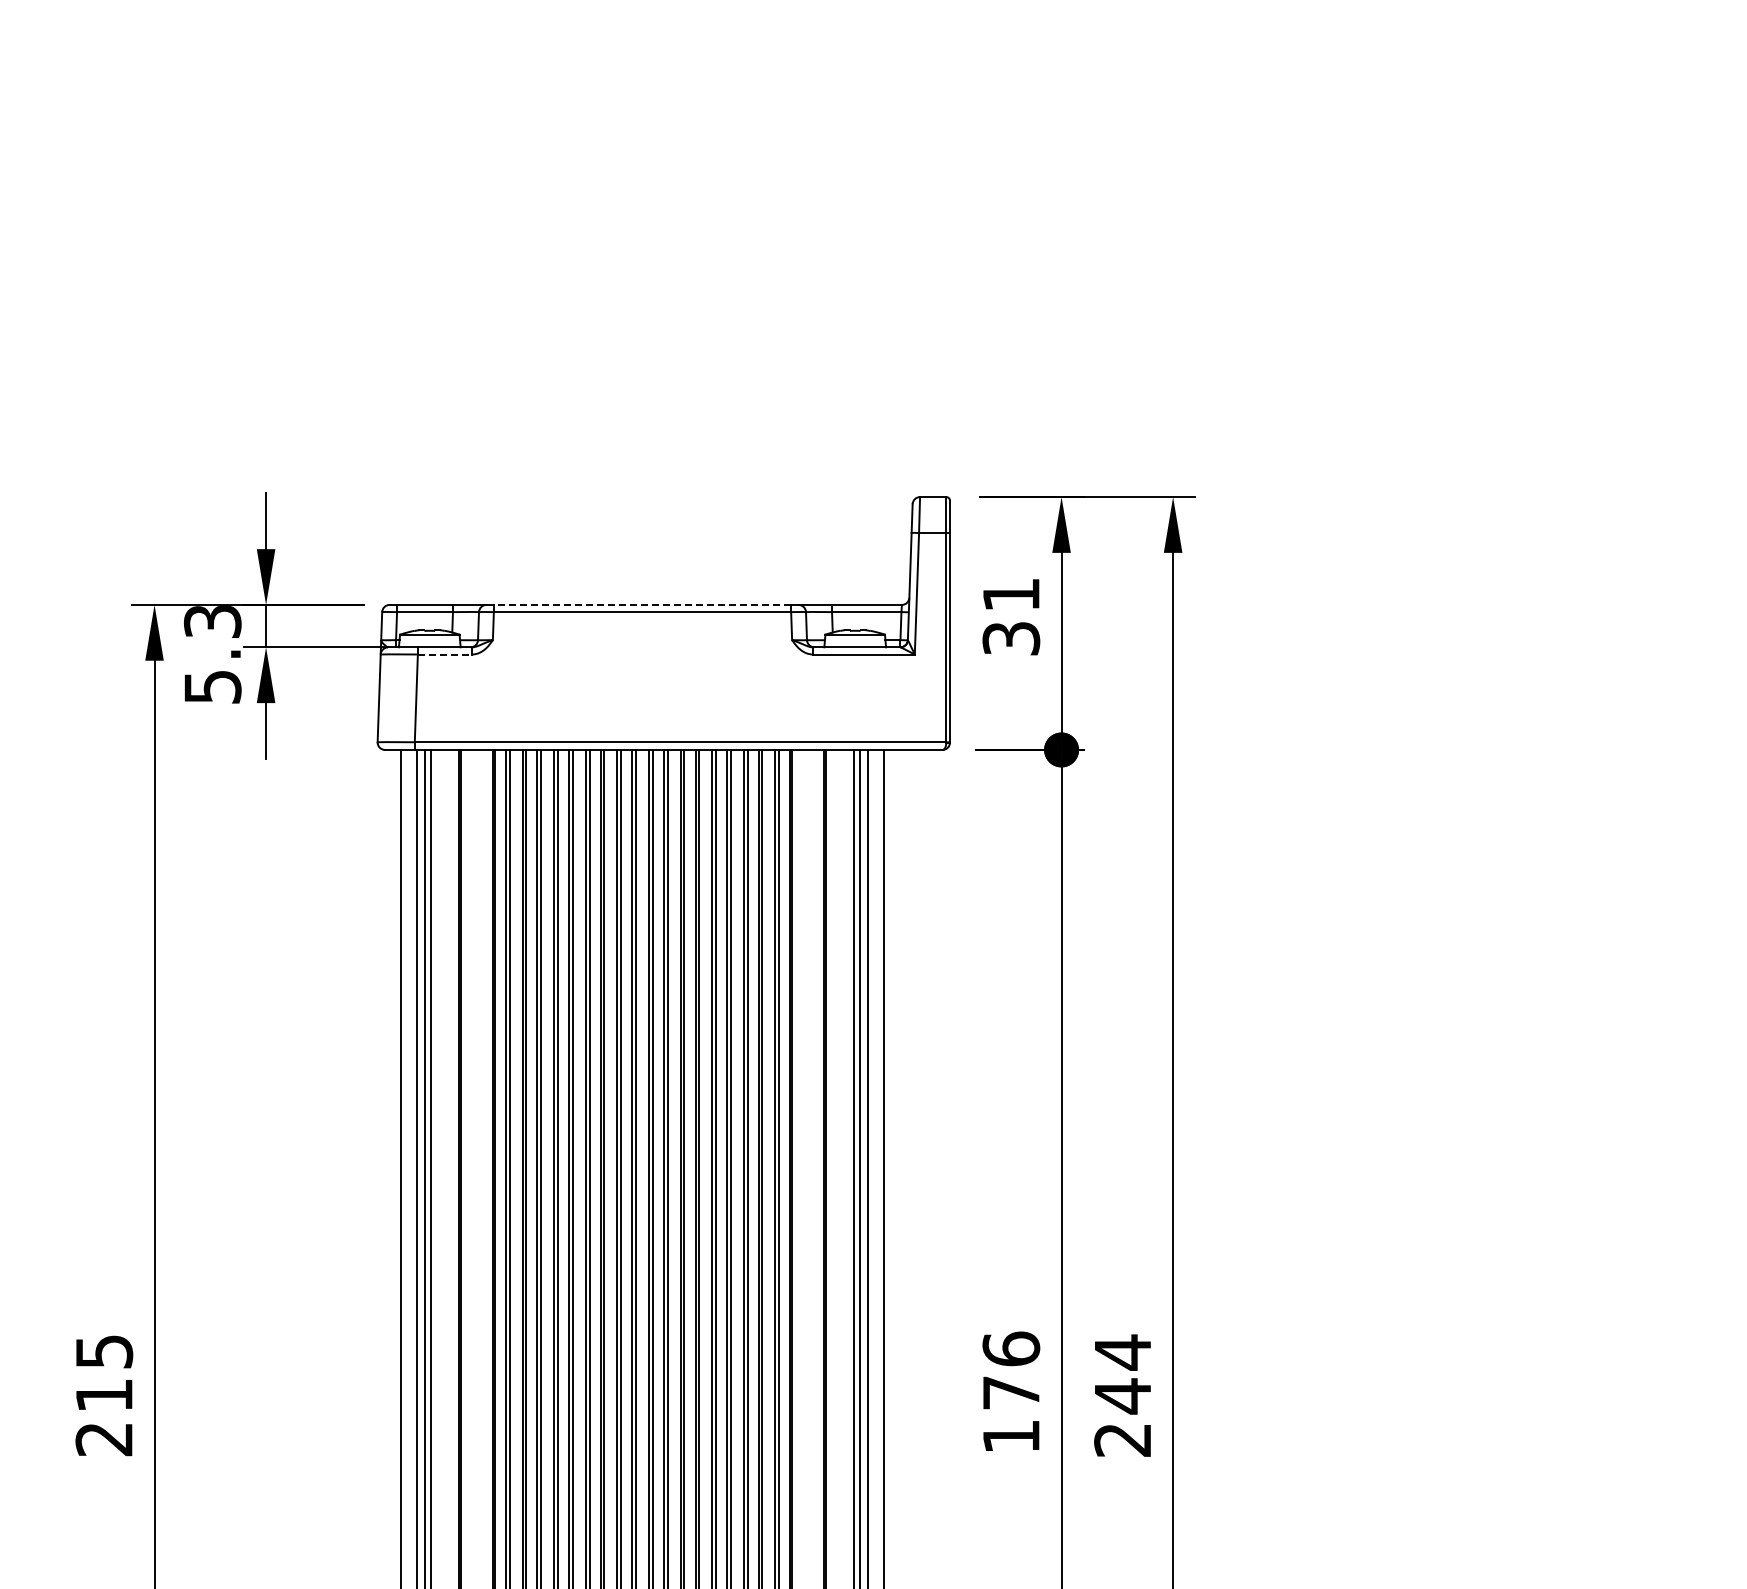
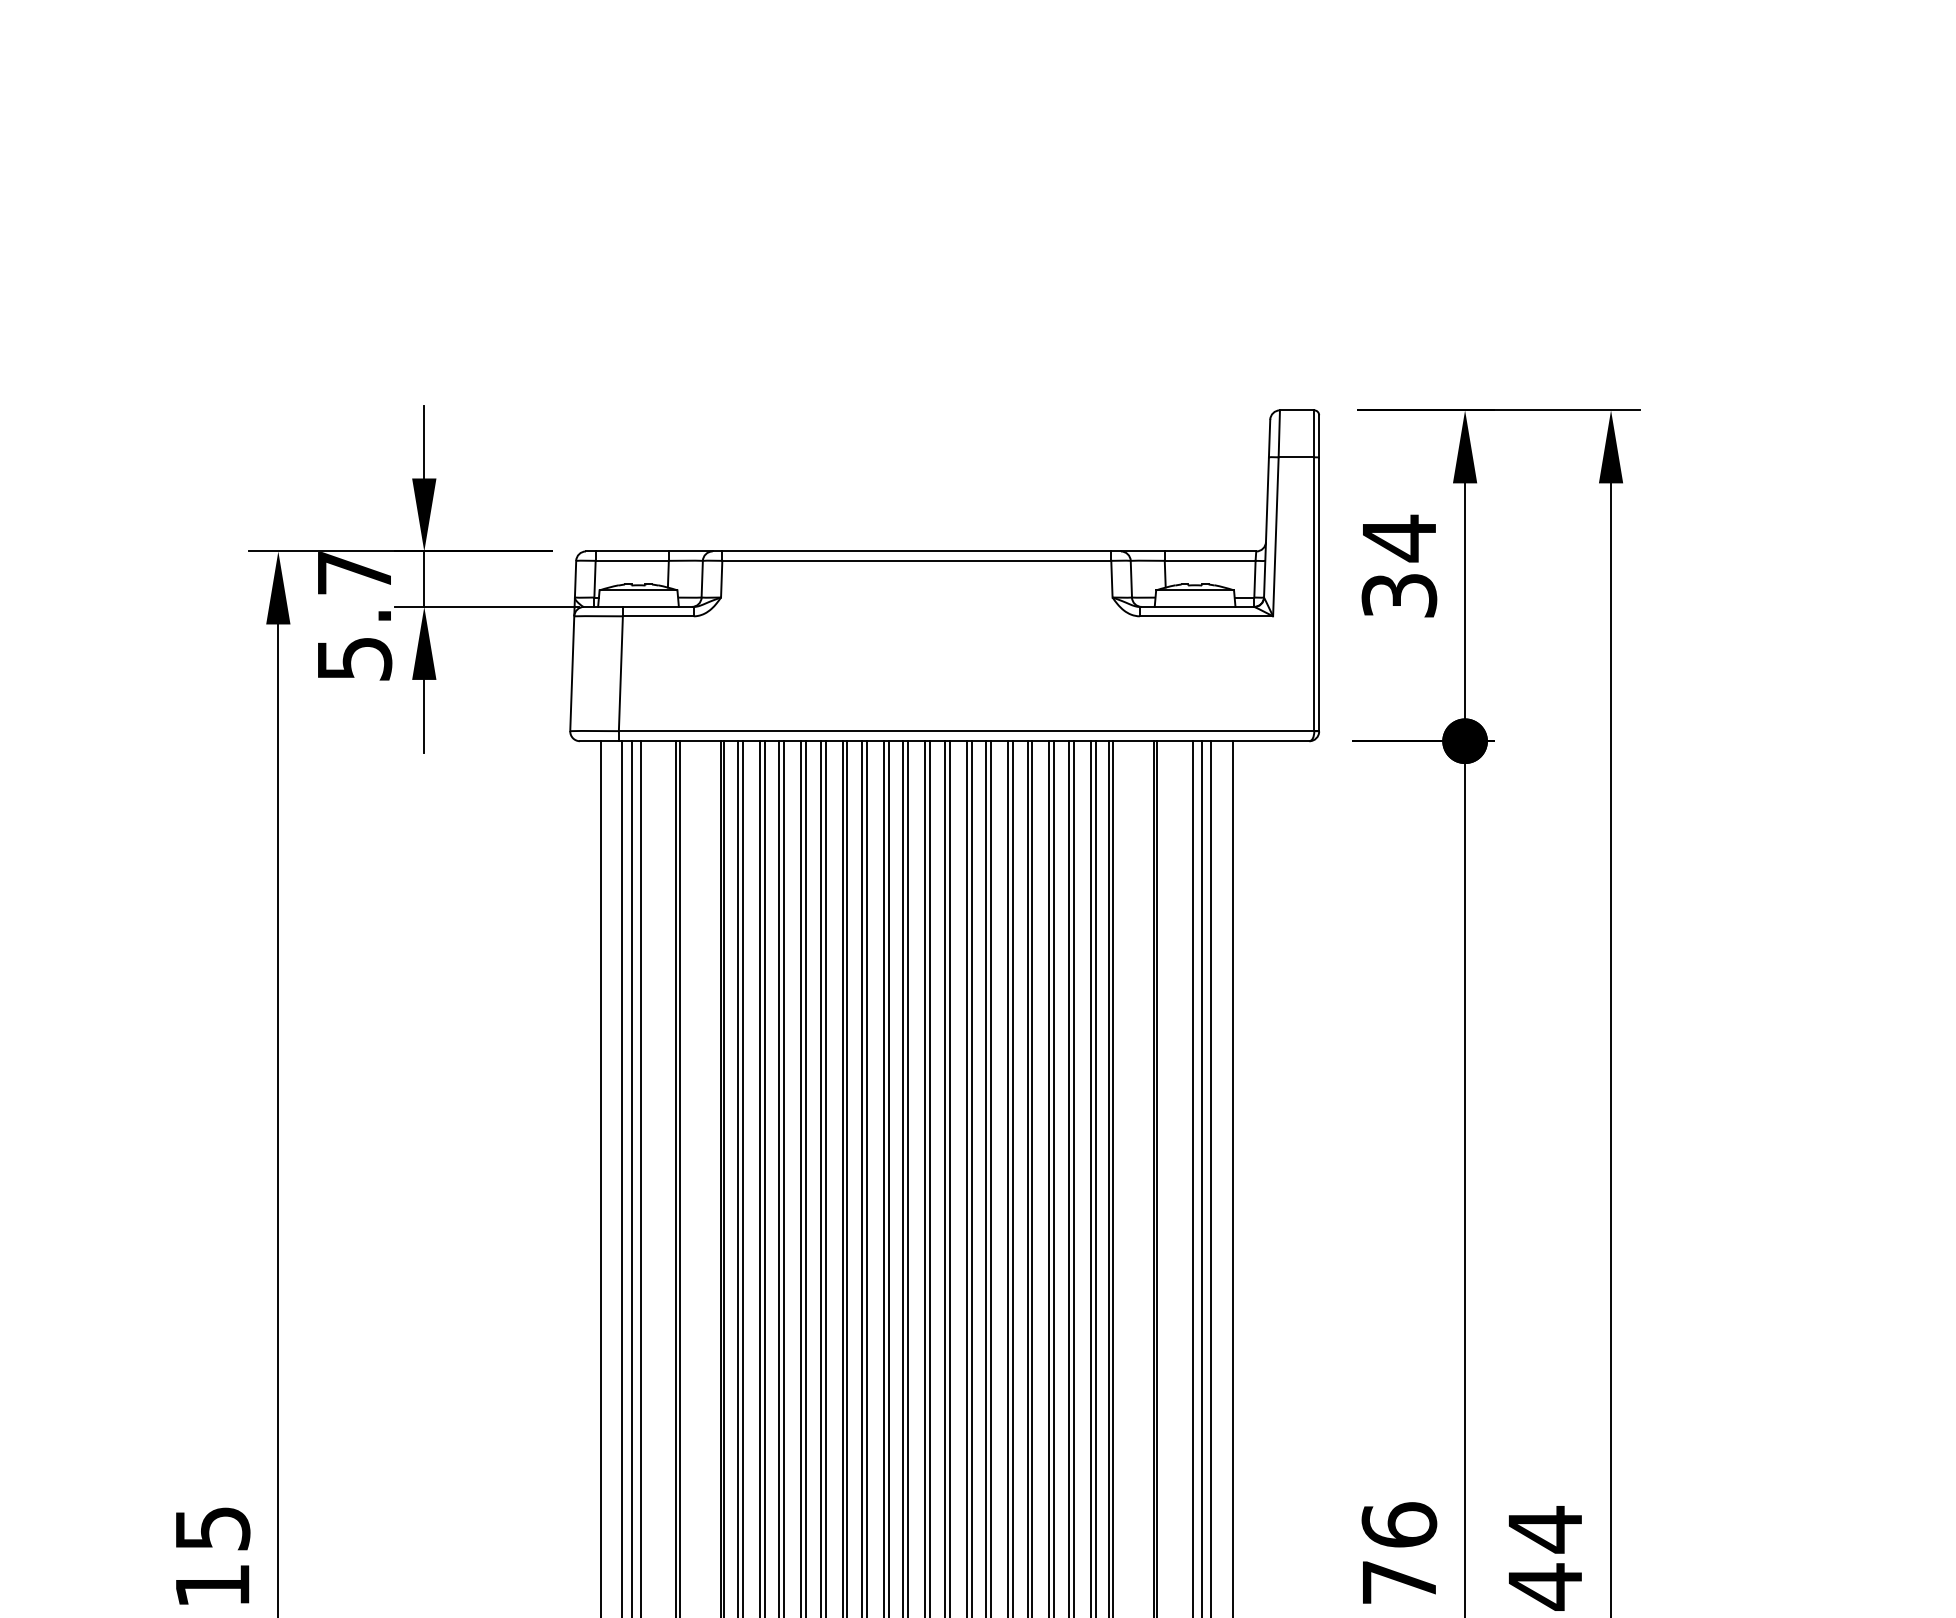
text: (1011, 594) -> (1399, 537), 31 -> 34
line: (642, 604) -> (916, 550), dashed -> solid
text: (212, 621) -> (354, 573), 5.3 -> 5.7
line: (445, 654) -> (659, 616), dashed -> solid

